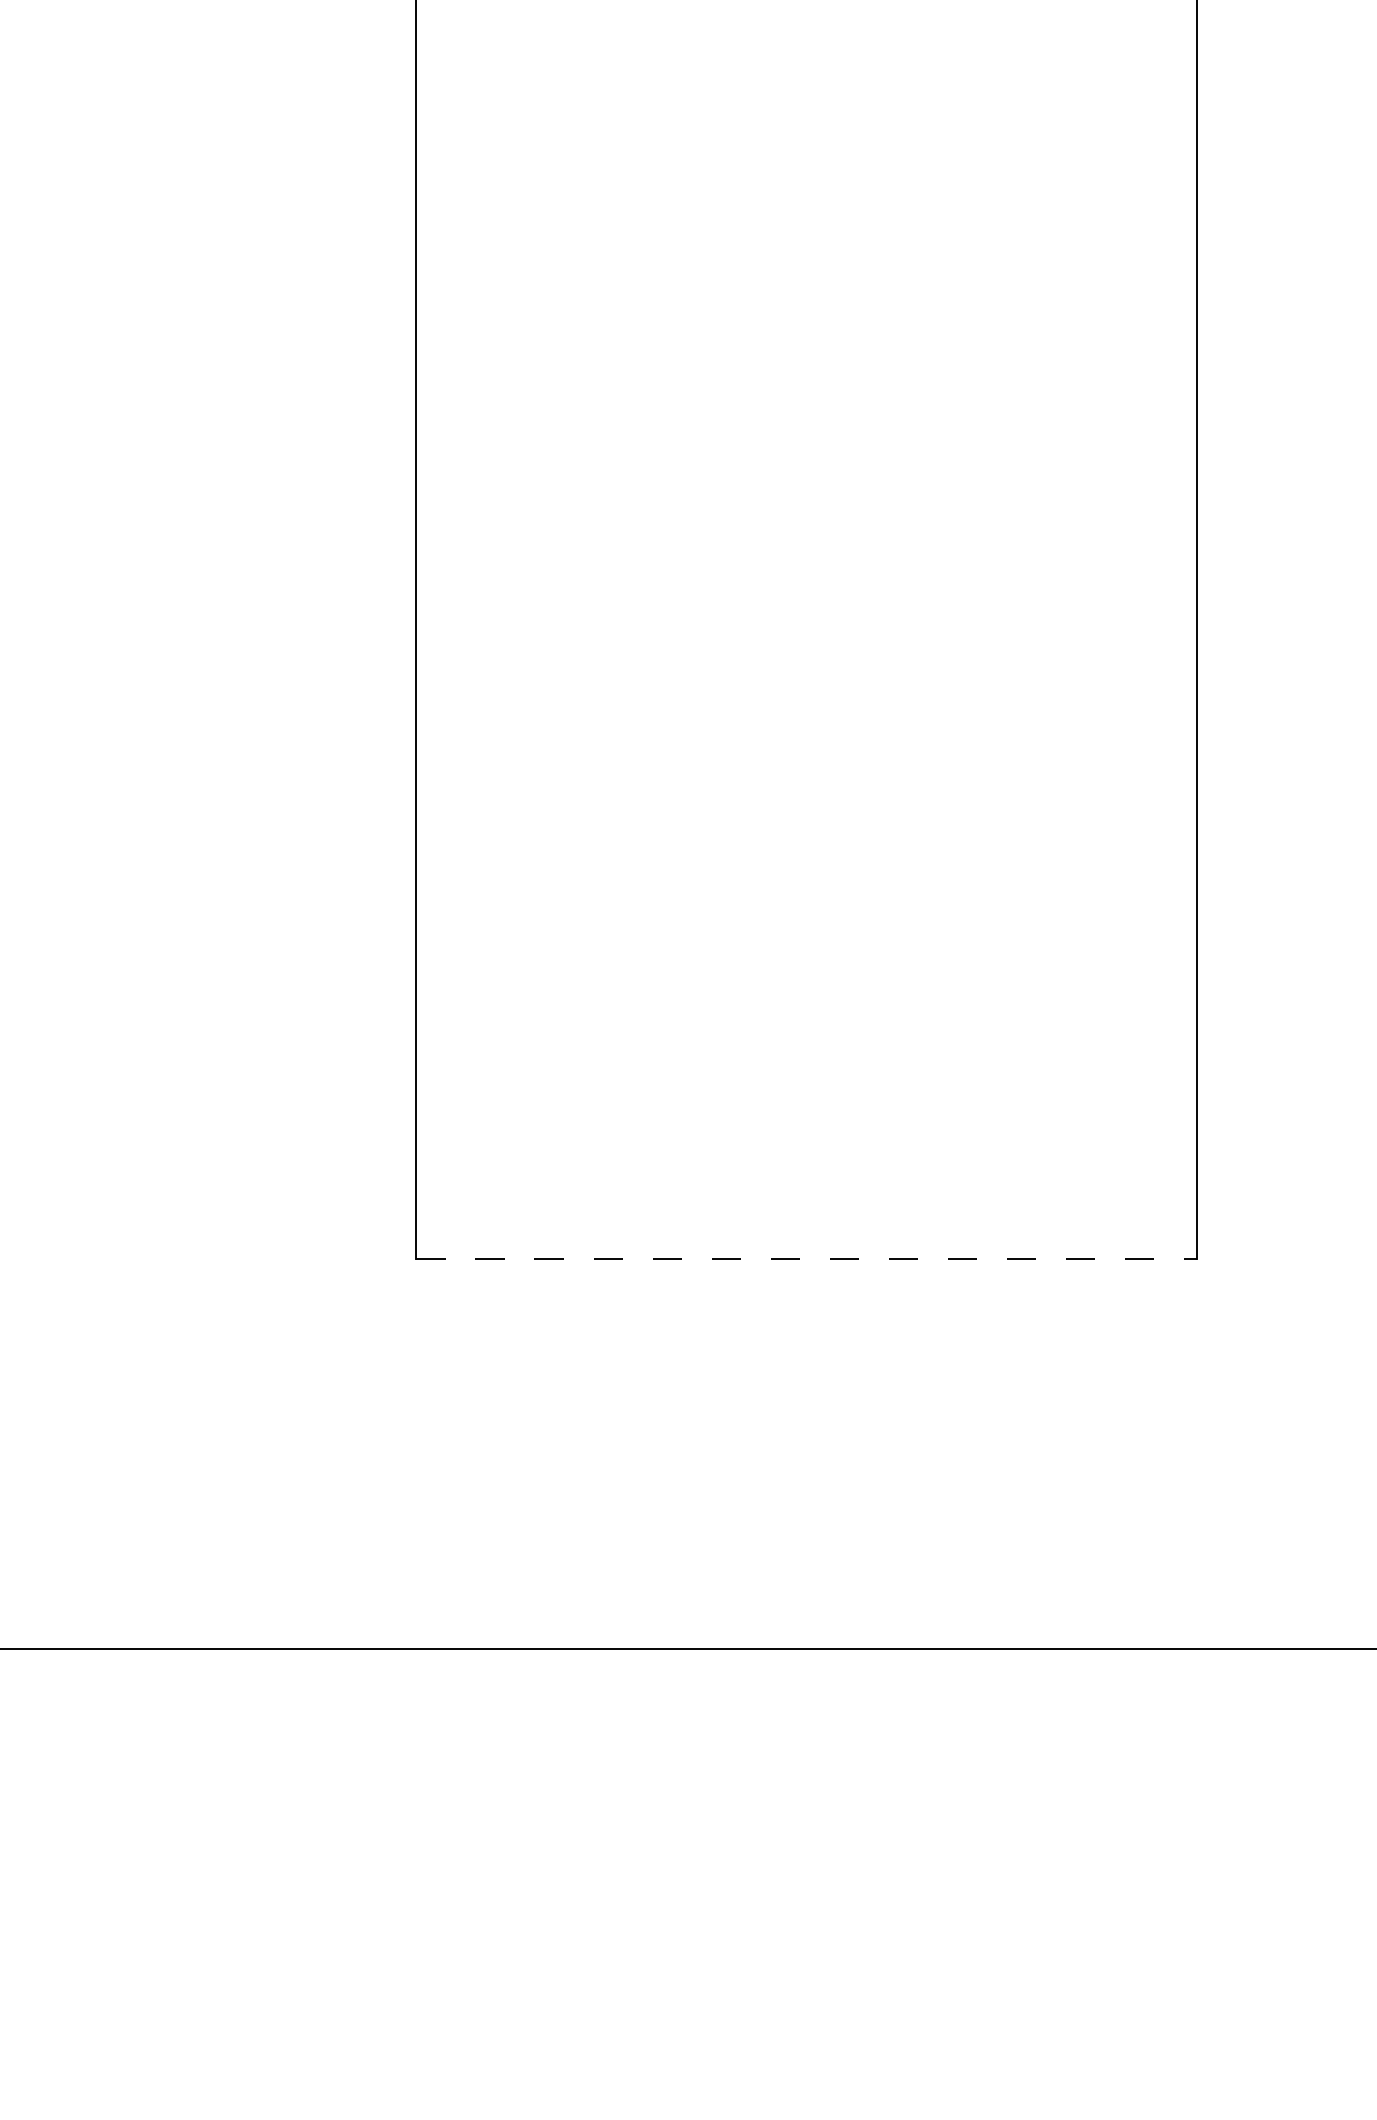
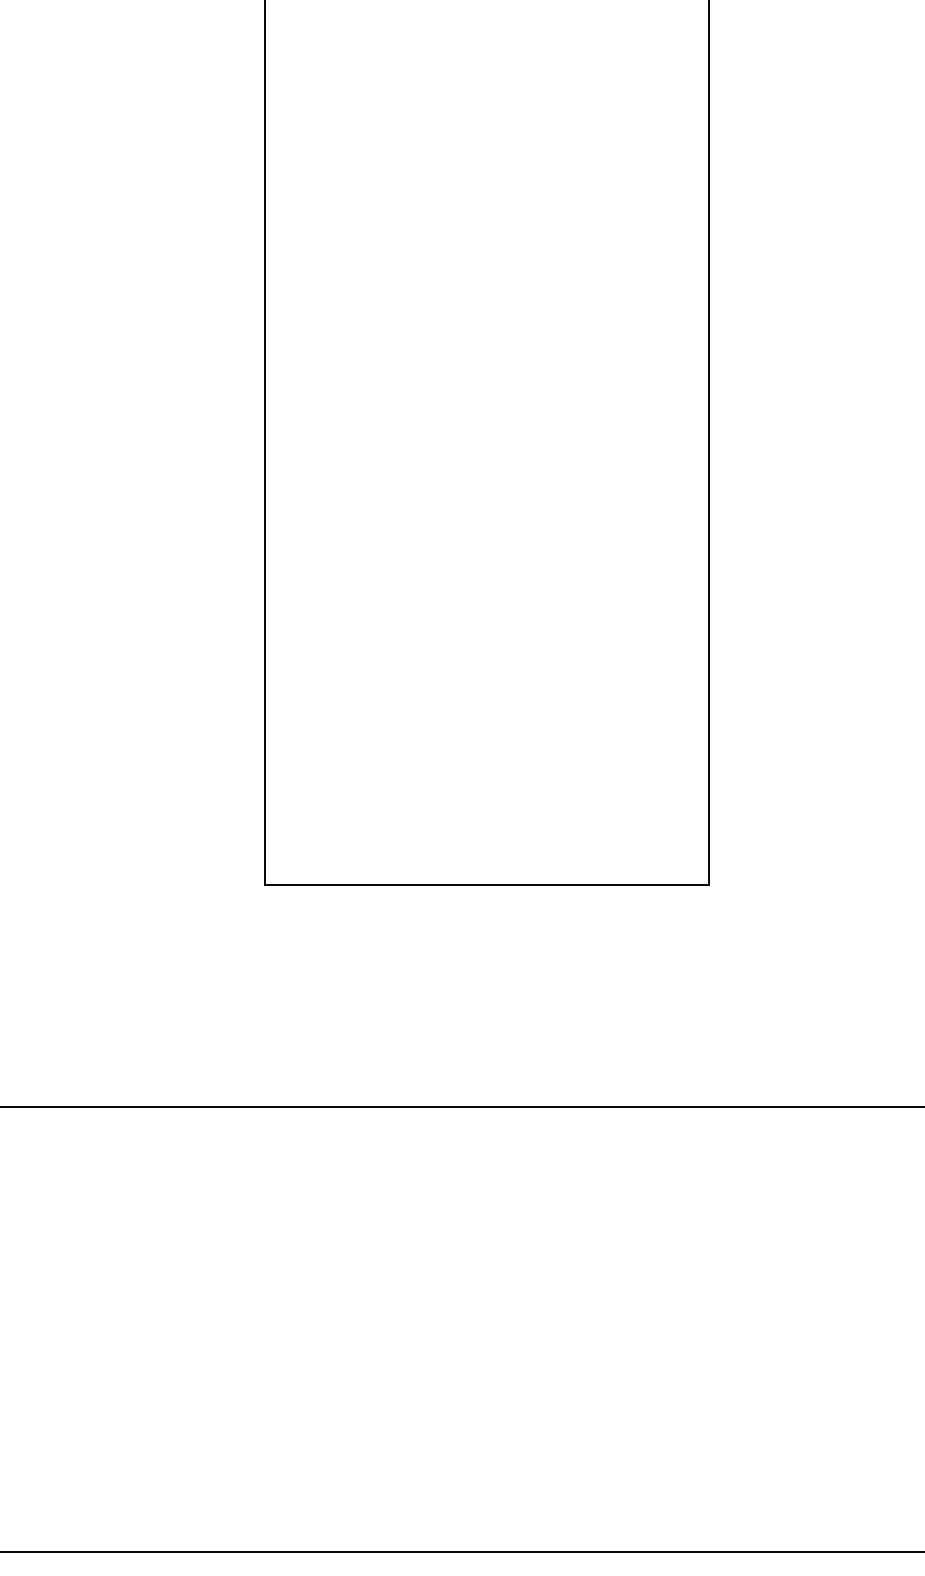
line: (807, 1259) -> (487, 885), dashed -> solid

